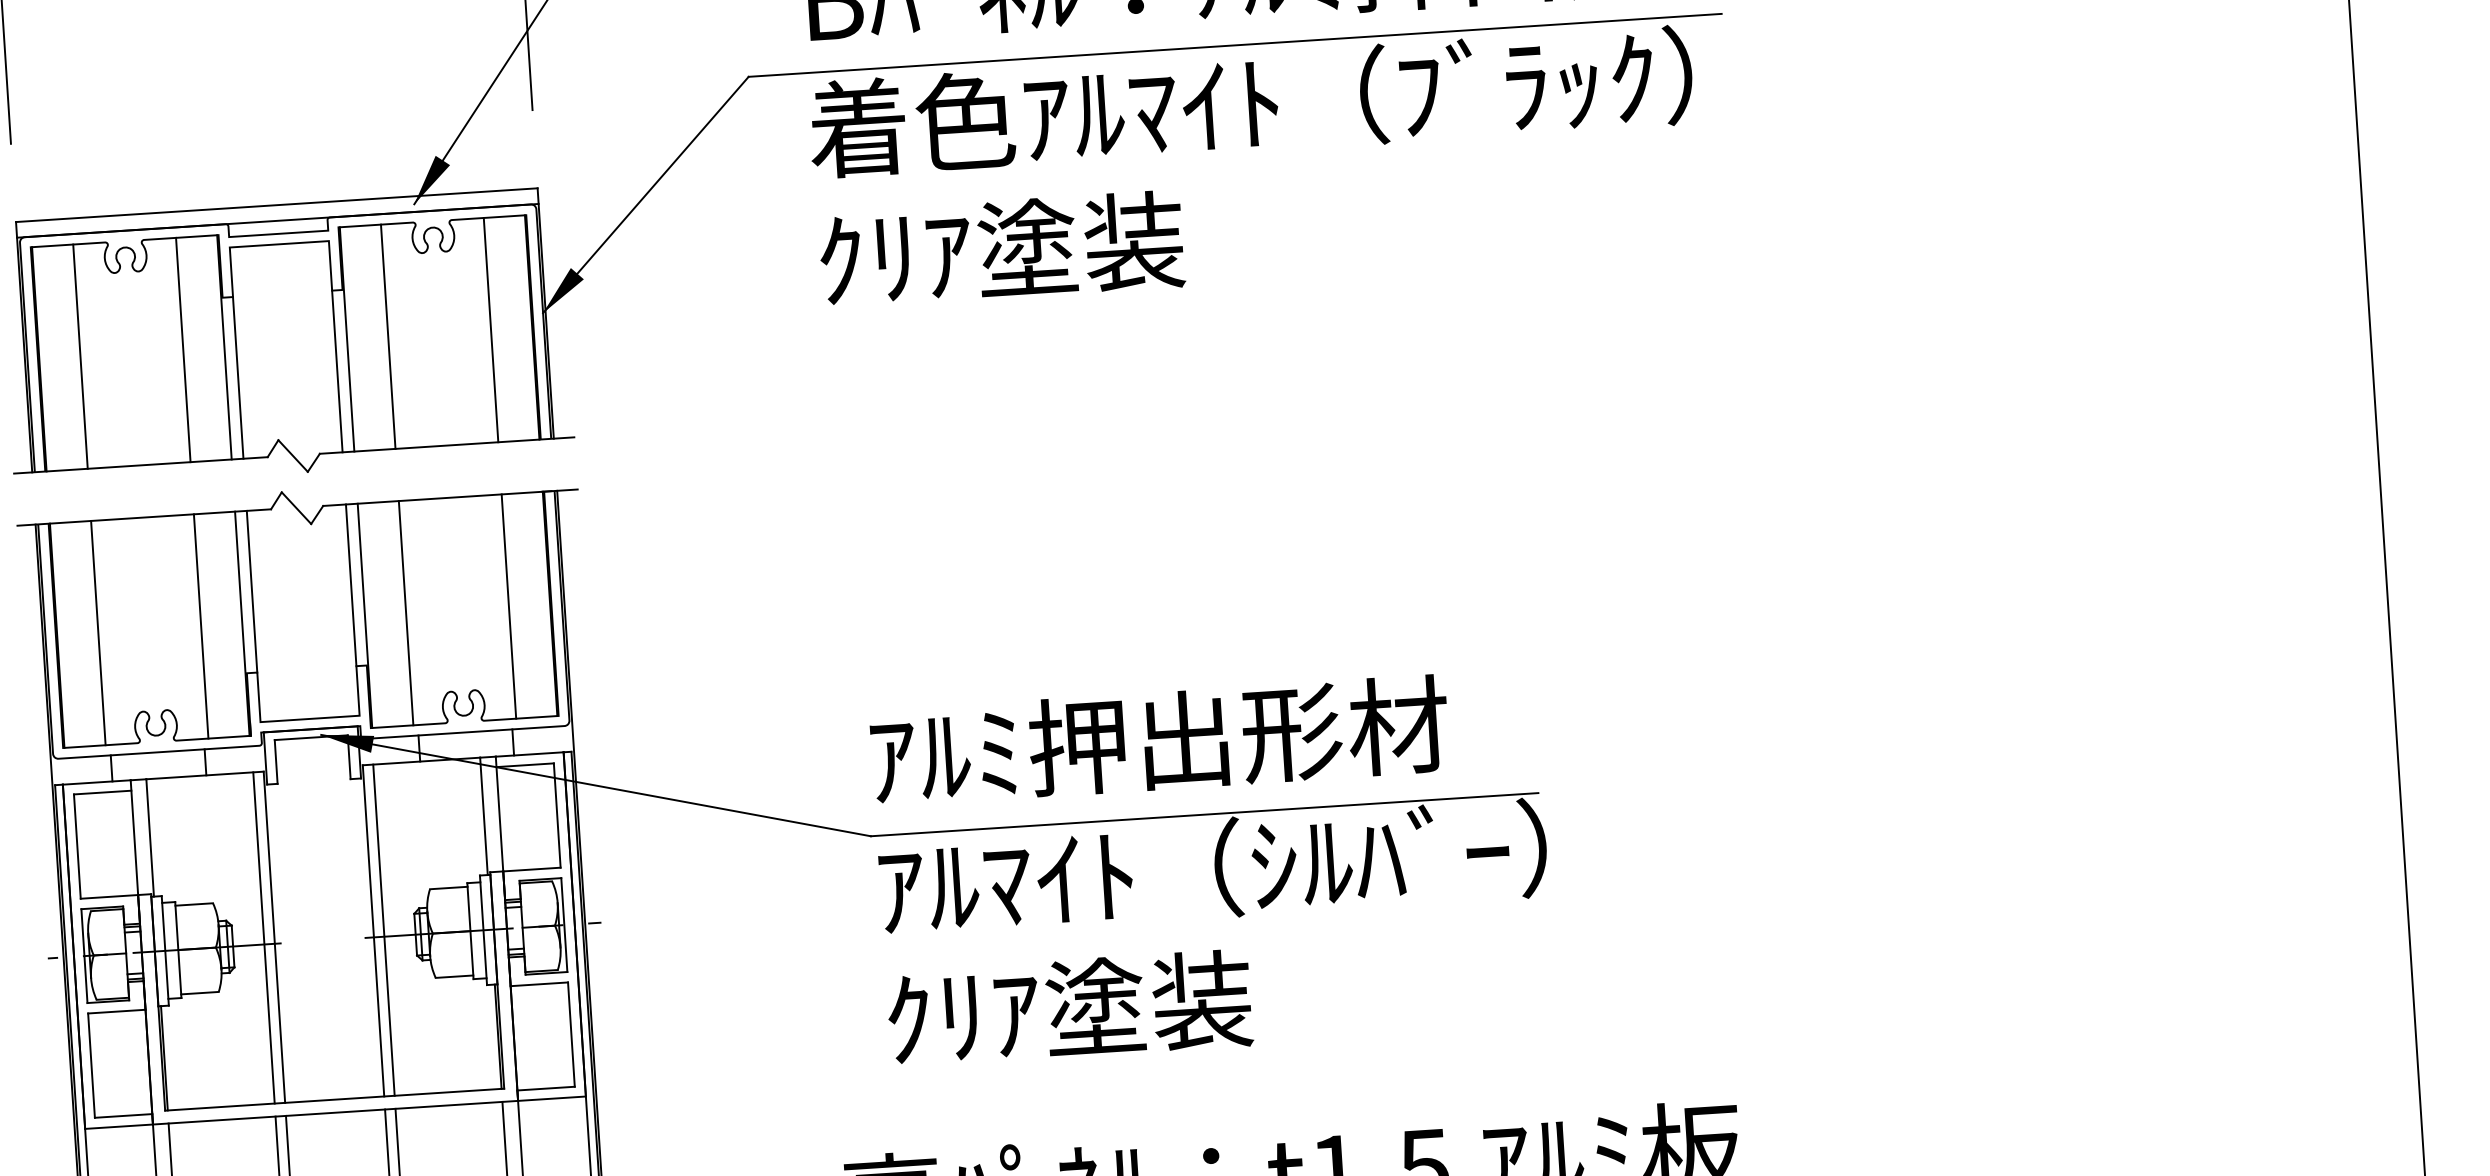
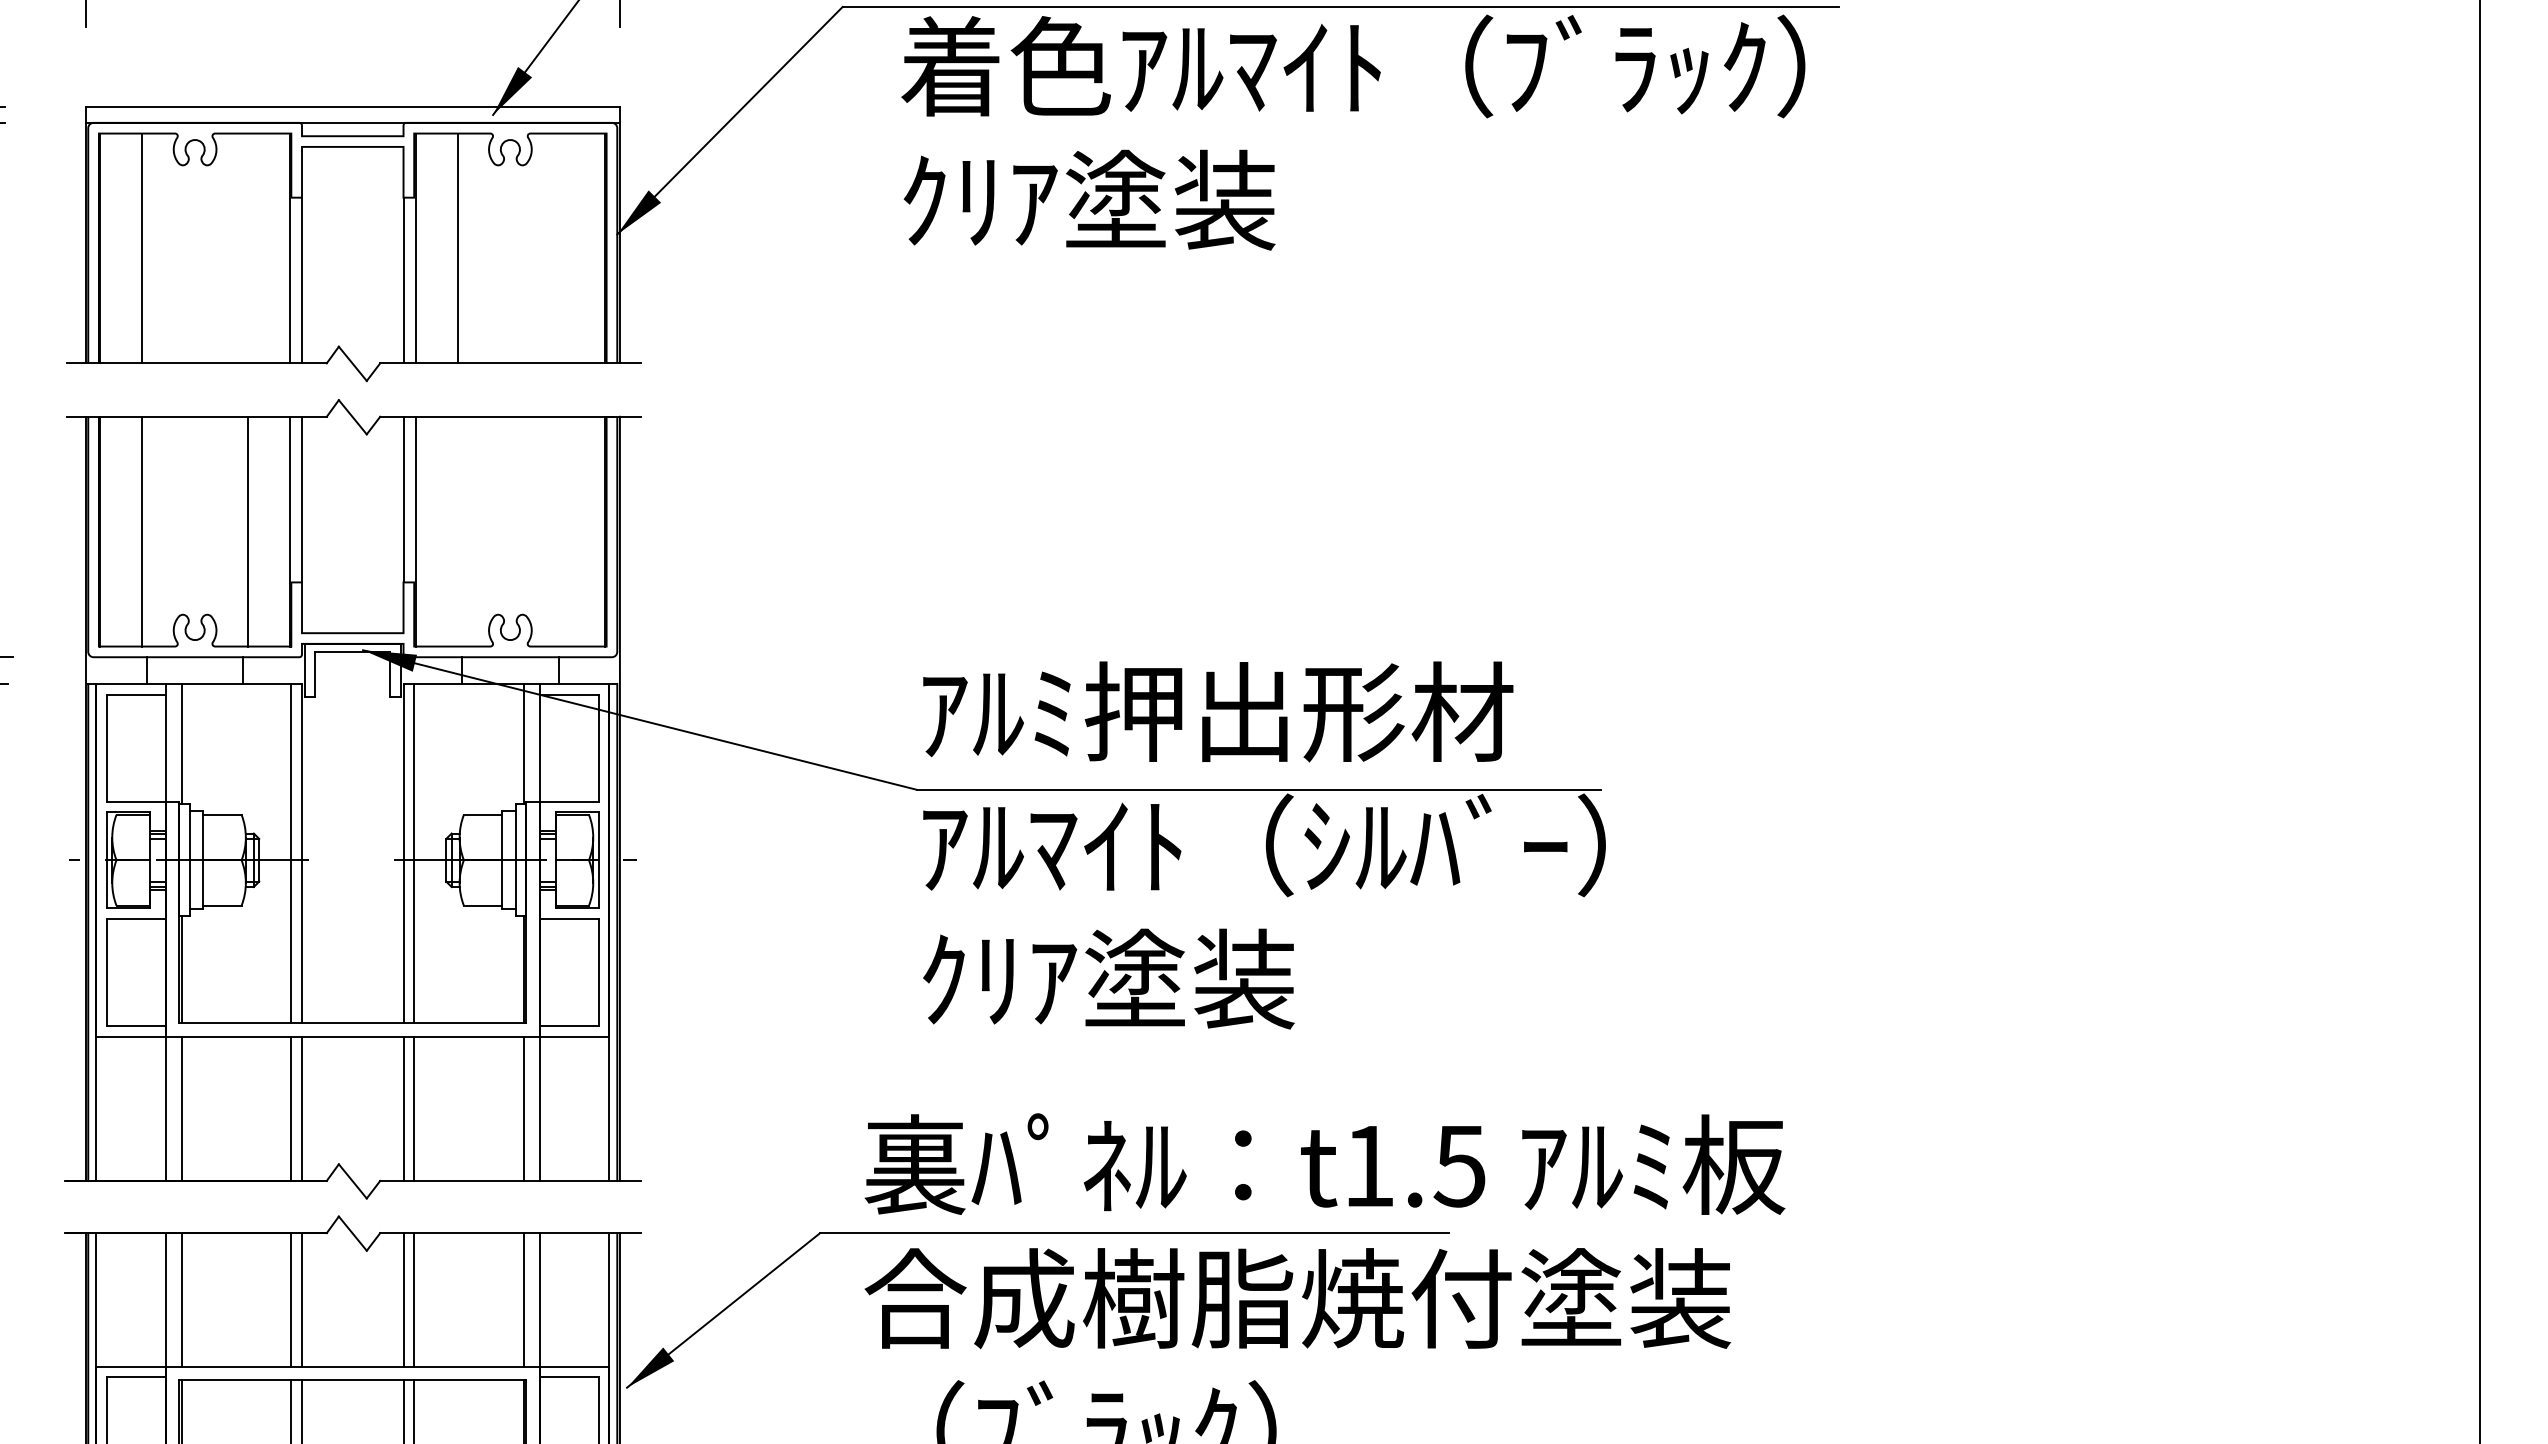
line: (491, 330) -> (563, 248), removed
line: (183, 350) -> (247, 248), removed
line: (509, 606) -> (563, 531), removed
line: (405, 613) -> (457, 531), removed

